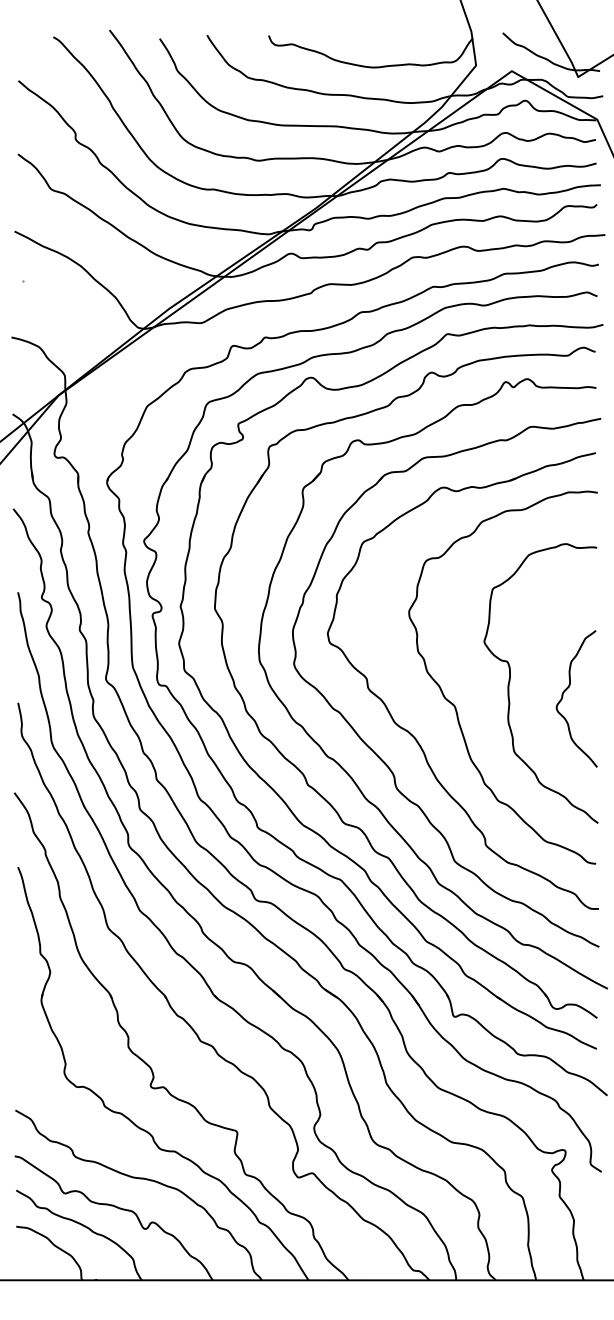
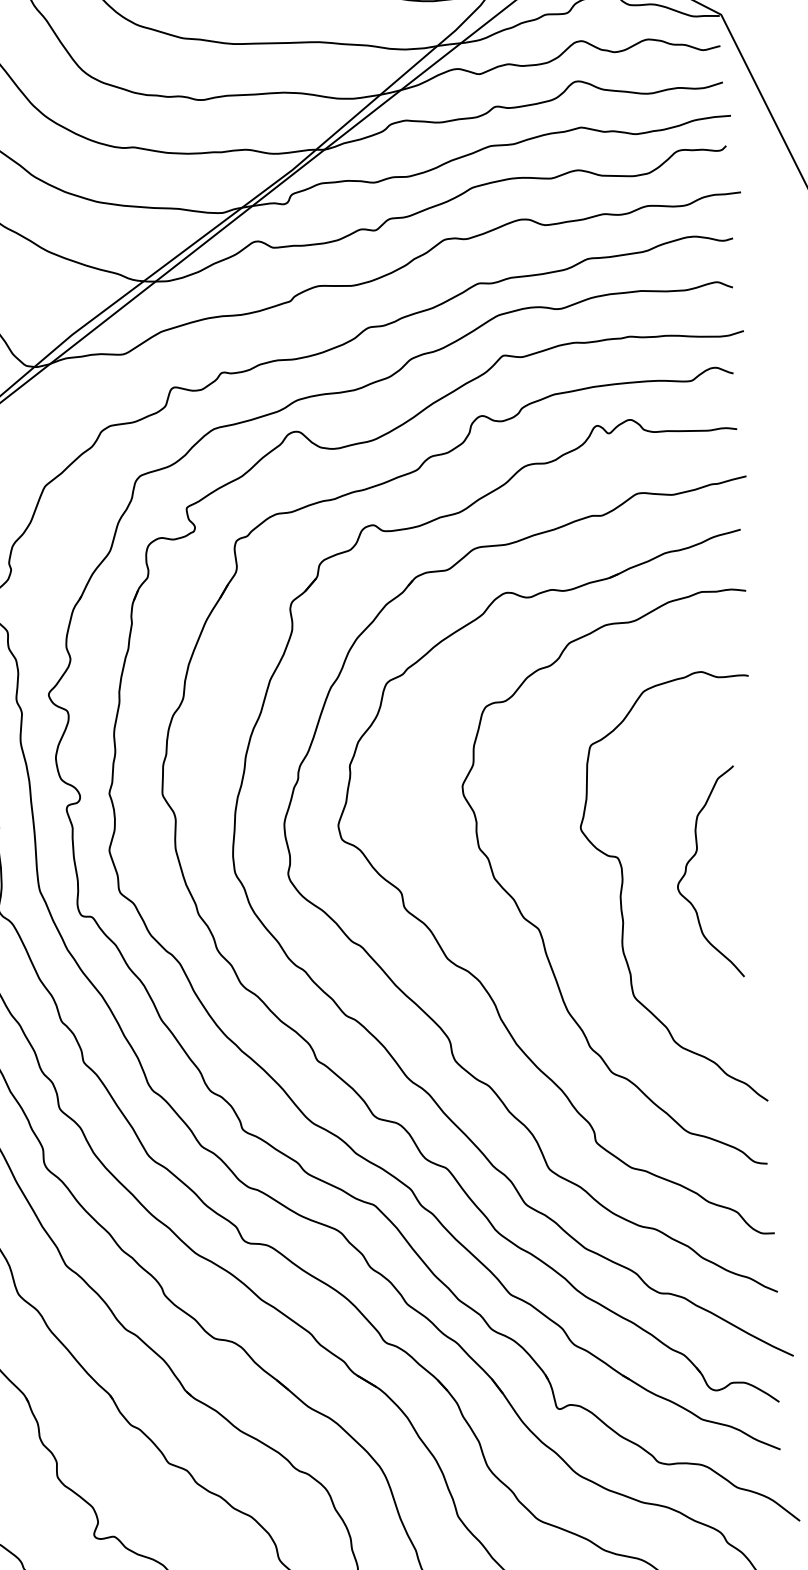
curve: (567, 689) -> (693, 858), moved

